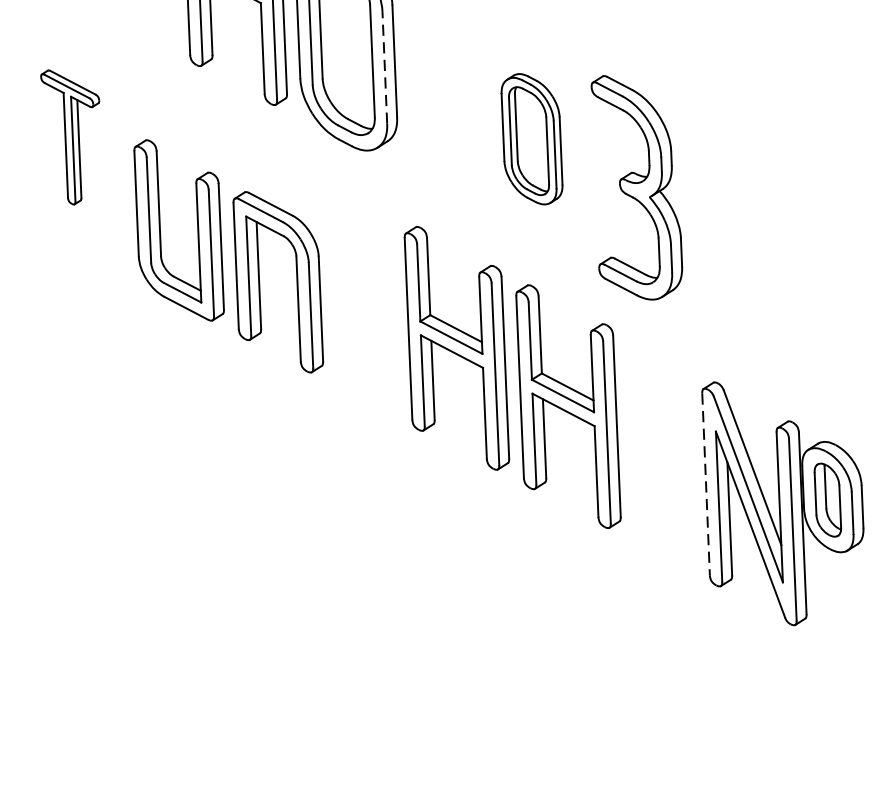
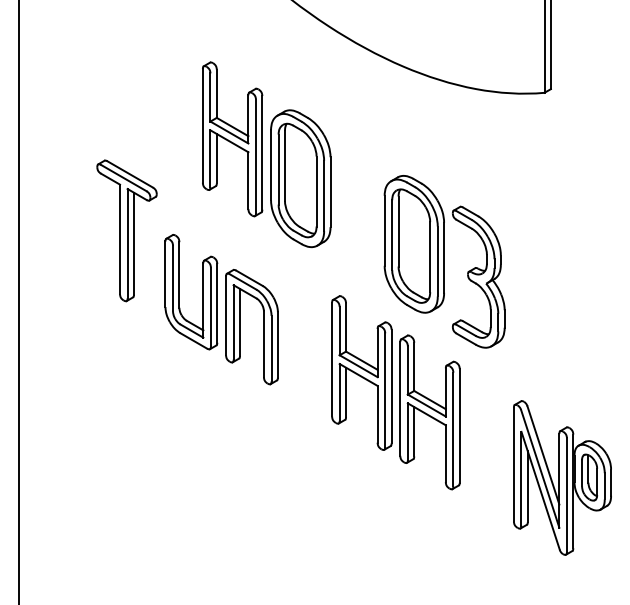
line: (385, 67) -> (324, 195), dashed -> solid
part: (71, 136) -> (126, 230), size x1.67
part: (530, 139) -> (413, 244), size x1.67
line: (705, 484) -> (513, 464), dashed -> solid

